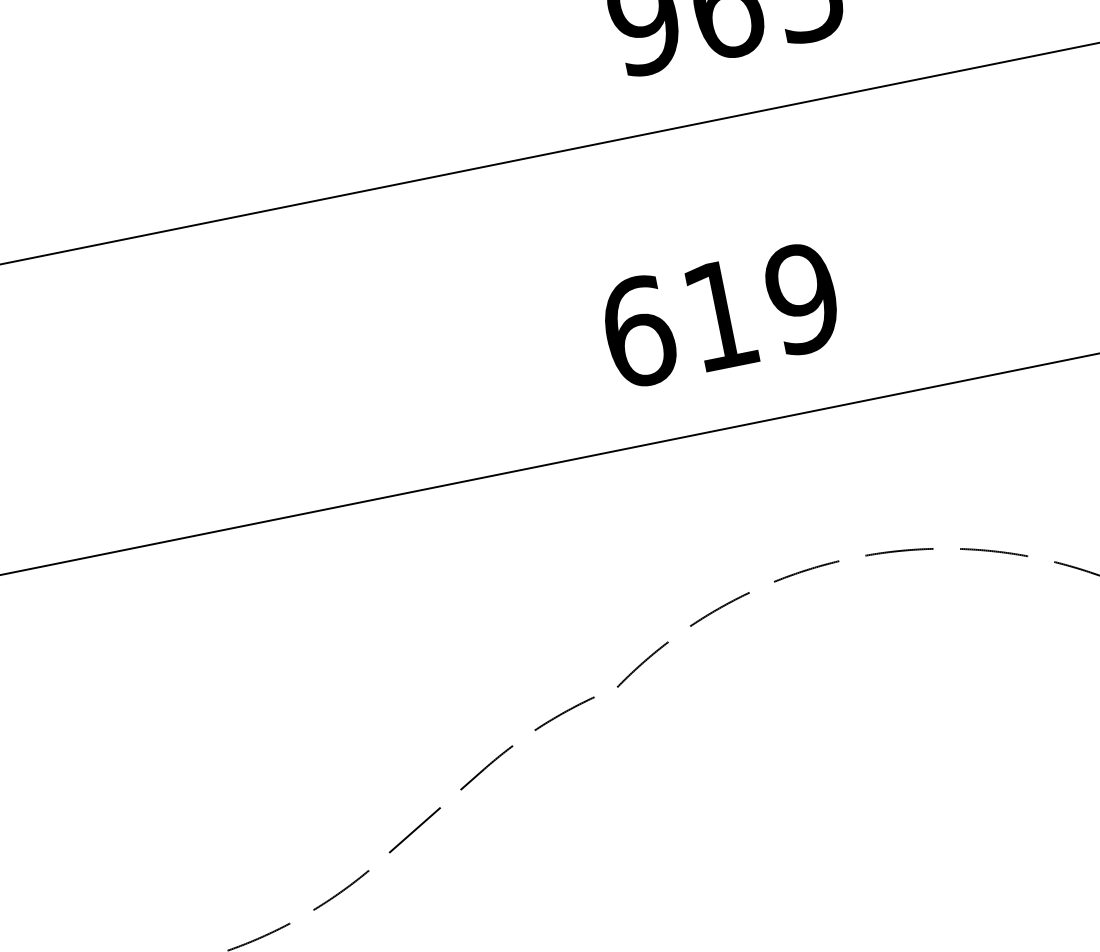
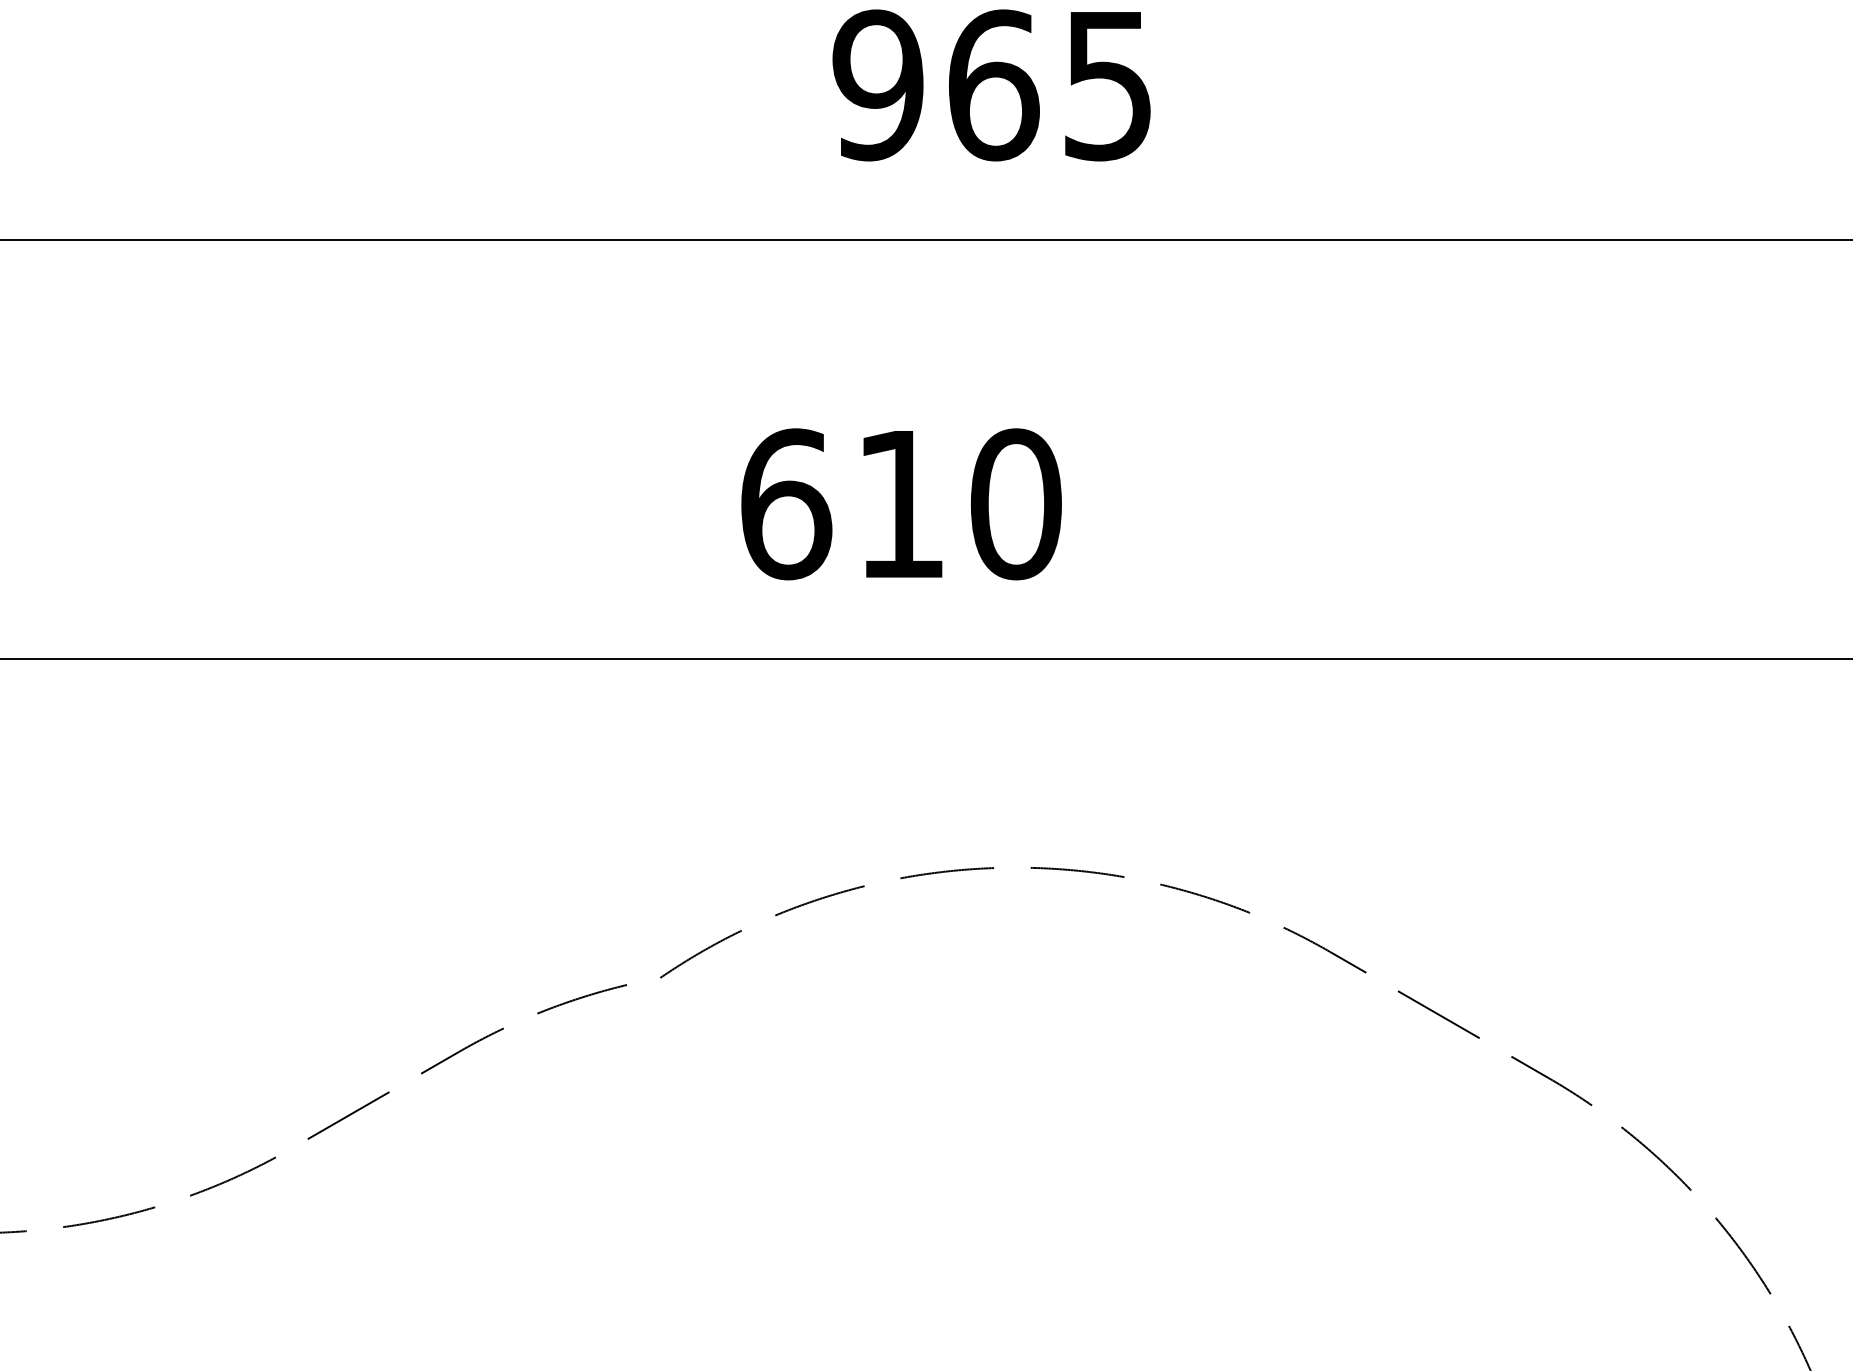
text: (802, 298) -> (1015, 504), 619 -> 610

